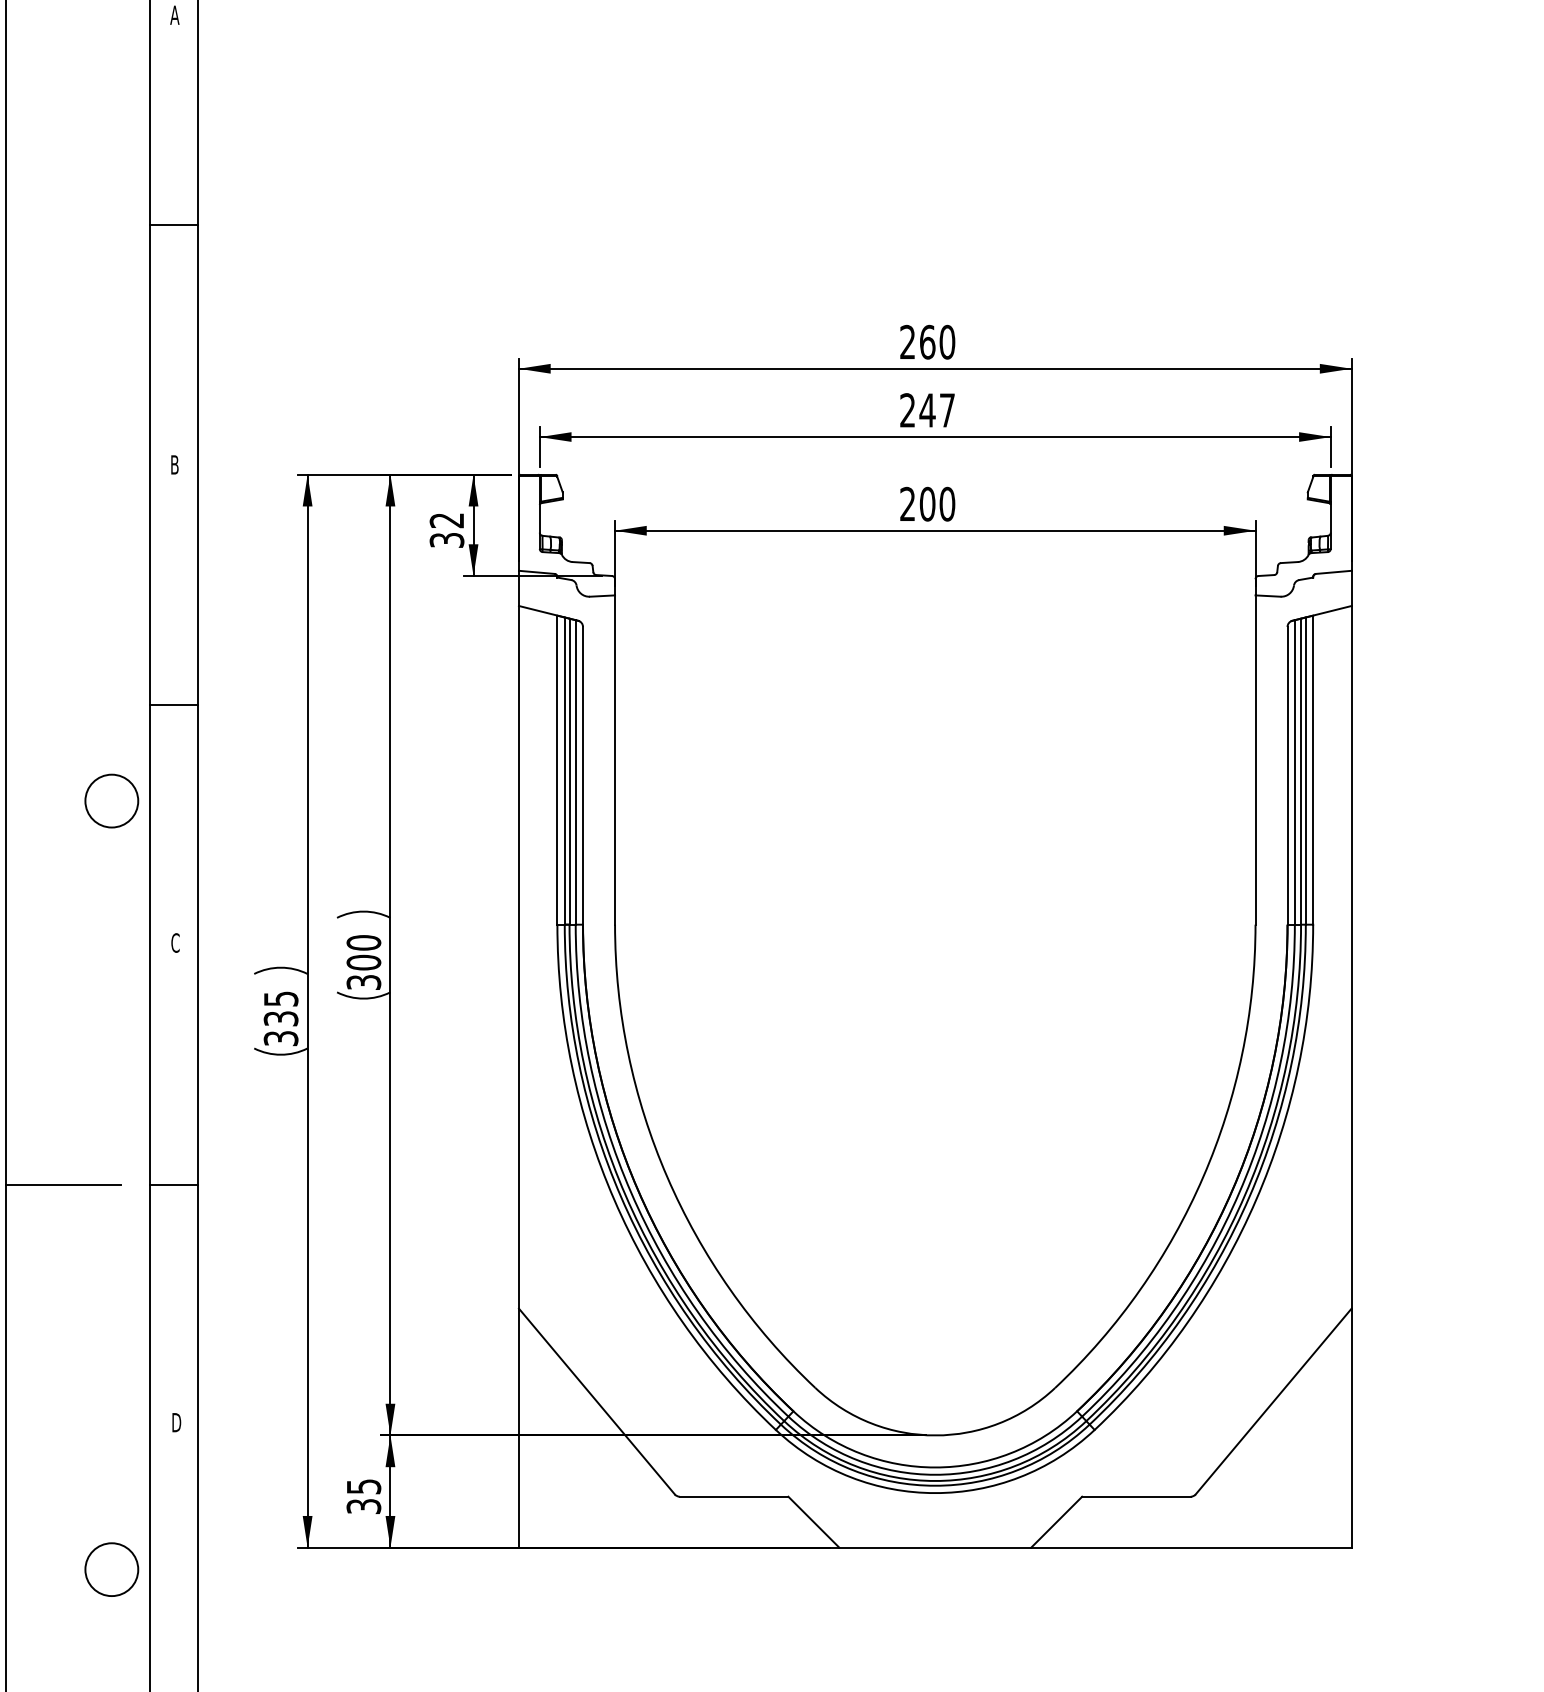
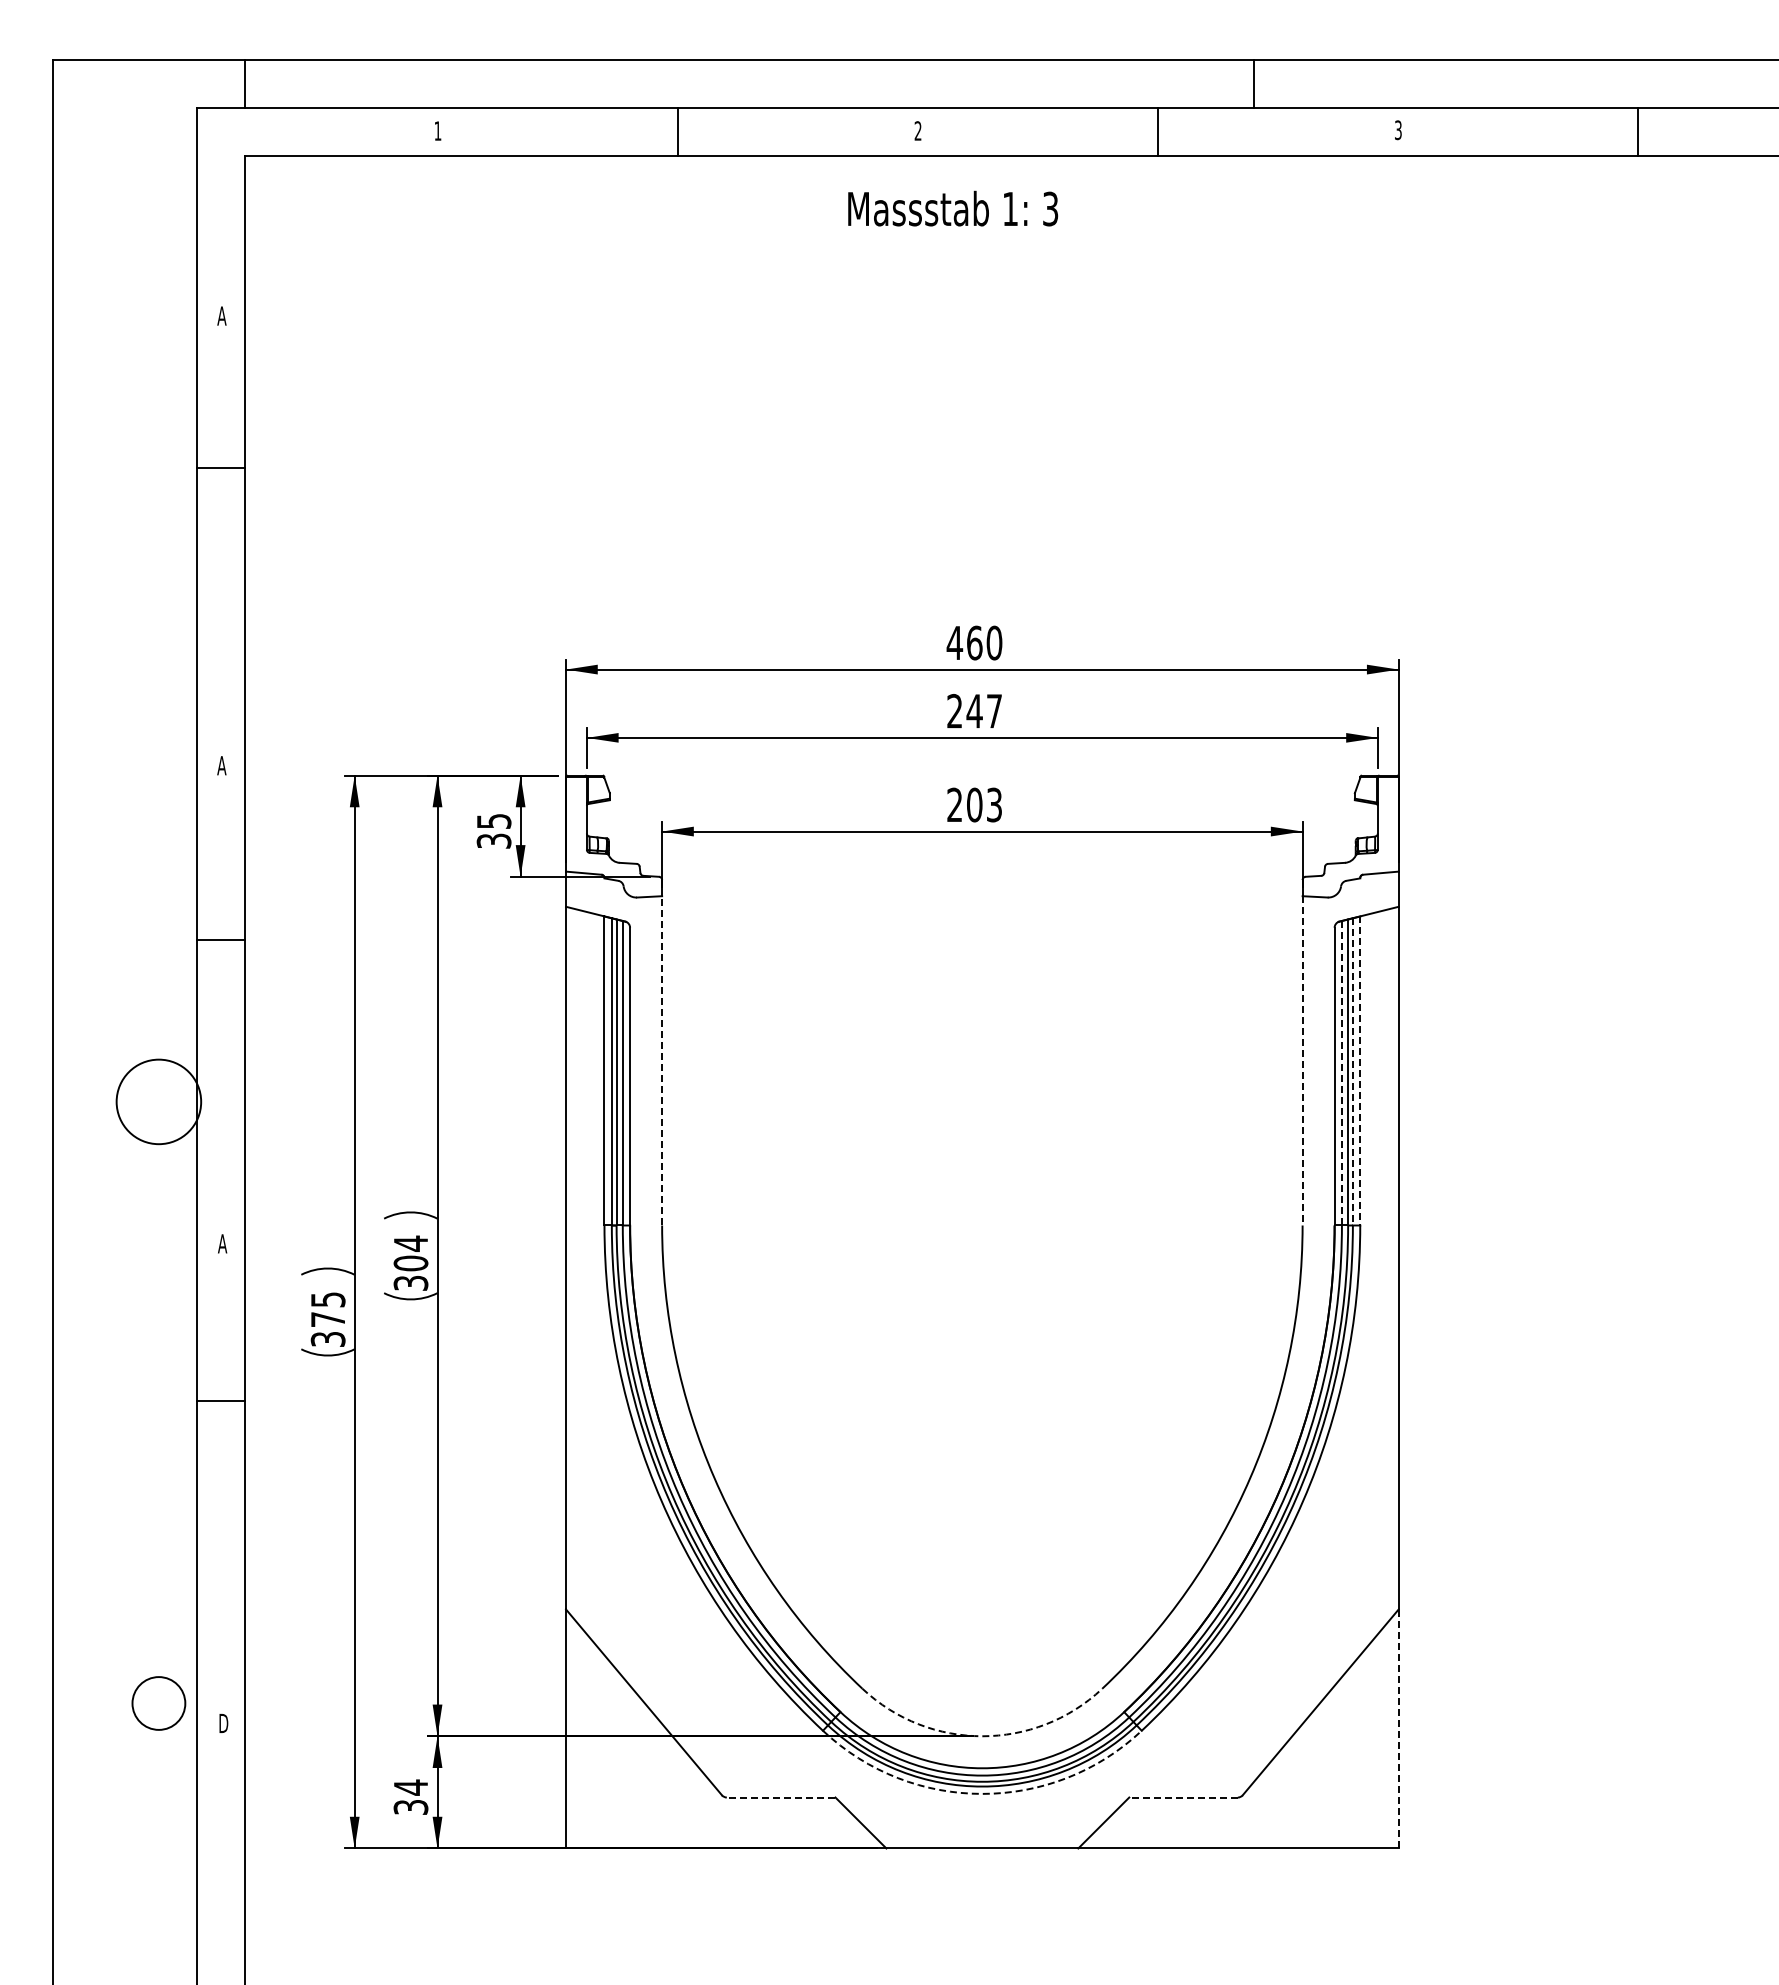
line: (174, 224) -> (221, 468), moved
text: (907, 341) -> (954, 642), 260 -> 460
text: (174, 464) -> (221, 765), B -> A
text: (947, 503) -> (994, 804), 200 -> 203
text: (446, 520) -> (493, 821), 32 -> 35
line: (174, 704) -> (221, 939), moved
line: (615, 759) -> (662, 1060), solid -> dashed
line: (1255, 759) -> (1302, 1060), solid -> dashed
line: (1313, 769) -> (1360, 1070), solid -> dashed
line: (1305, 770) -> (1352, 1071), solid -> dashed
line: (1294, 771) -> (1341, 1072), solid -> dashed
circle: (111, 800) -> (158, 1101), size x1.6
text: (175, 942) -> (222, 1243), C -> A
text: (363, 942) -> (410, 1243), 300 -> 304
text: (280, 1018) -> (327, 1319), 335 -> 375
line: (63, 1185) -> (110, 1486), removed
line: (174, 1185) -> (221, 1401), moved
line: (1351, 1427) -> (1398, 1728), solid -> dashed
arc: (935, 1435) -> (982, 1736), solid -> dashed
text: (364, 1486) -> (411, 1787), 35 -> 34
arc: (935, 1492) -> (982, 1793), solid -> dashed
line: (733, 1496) -> (780, 1797), solid -> dashed
line: (1136, 1496) -> (1183, 1797), solid -> dashed
circle: (111, 1569) -> (158, 1703), moved

